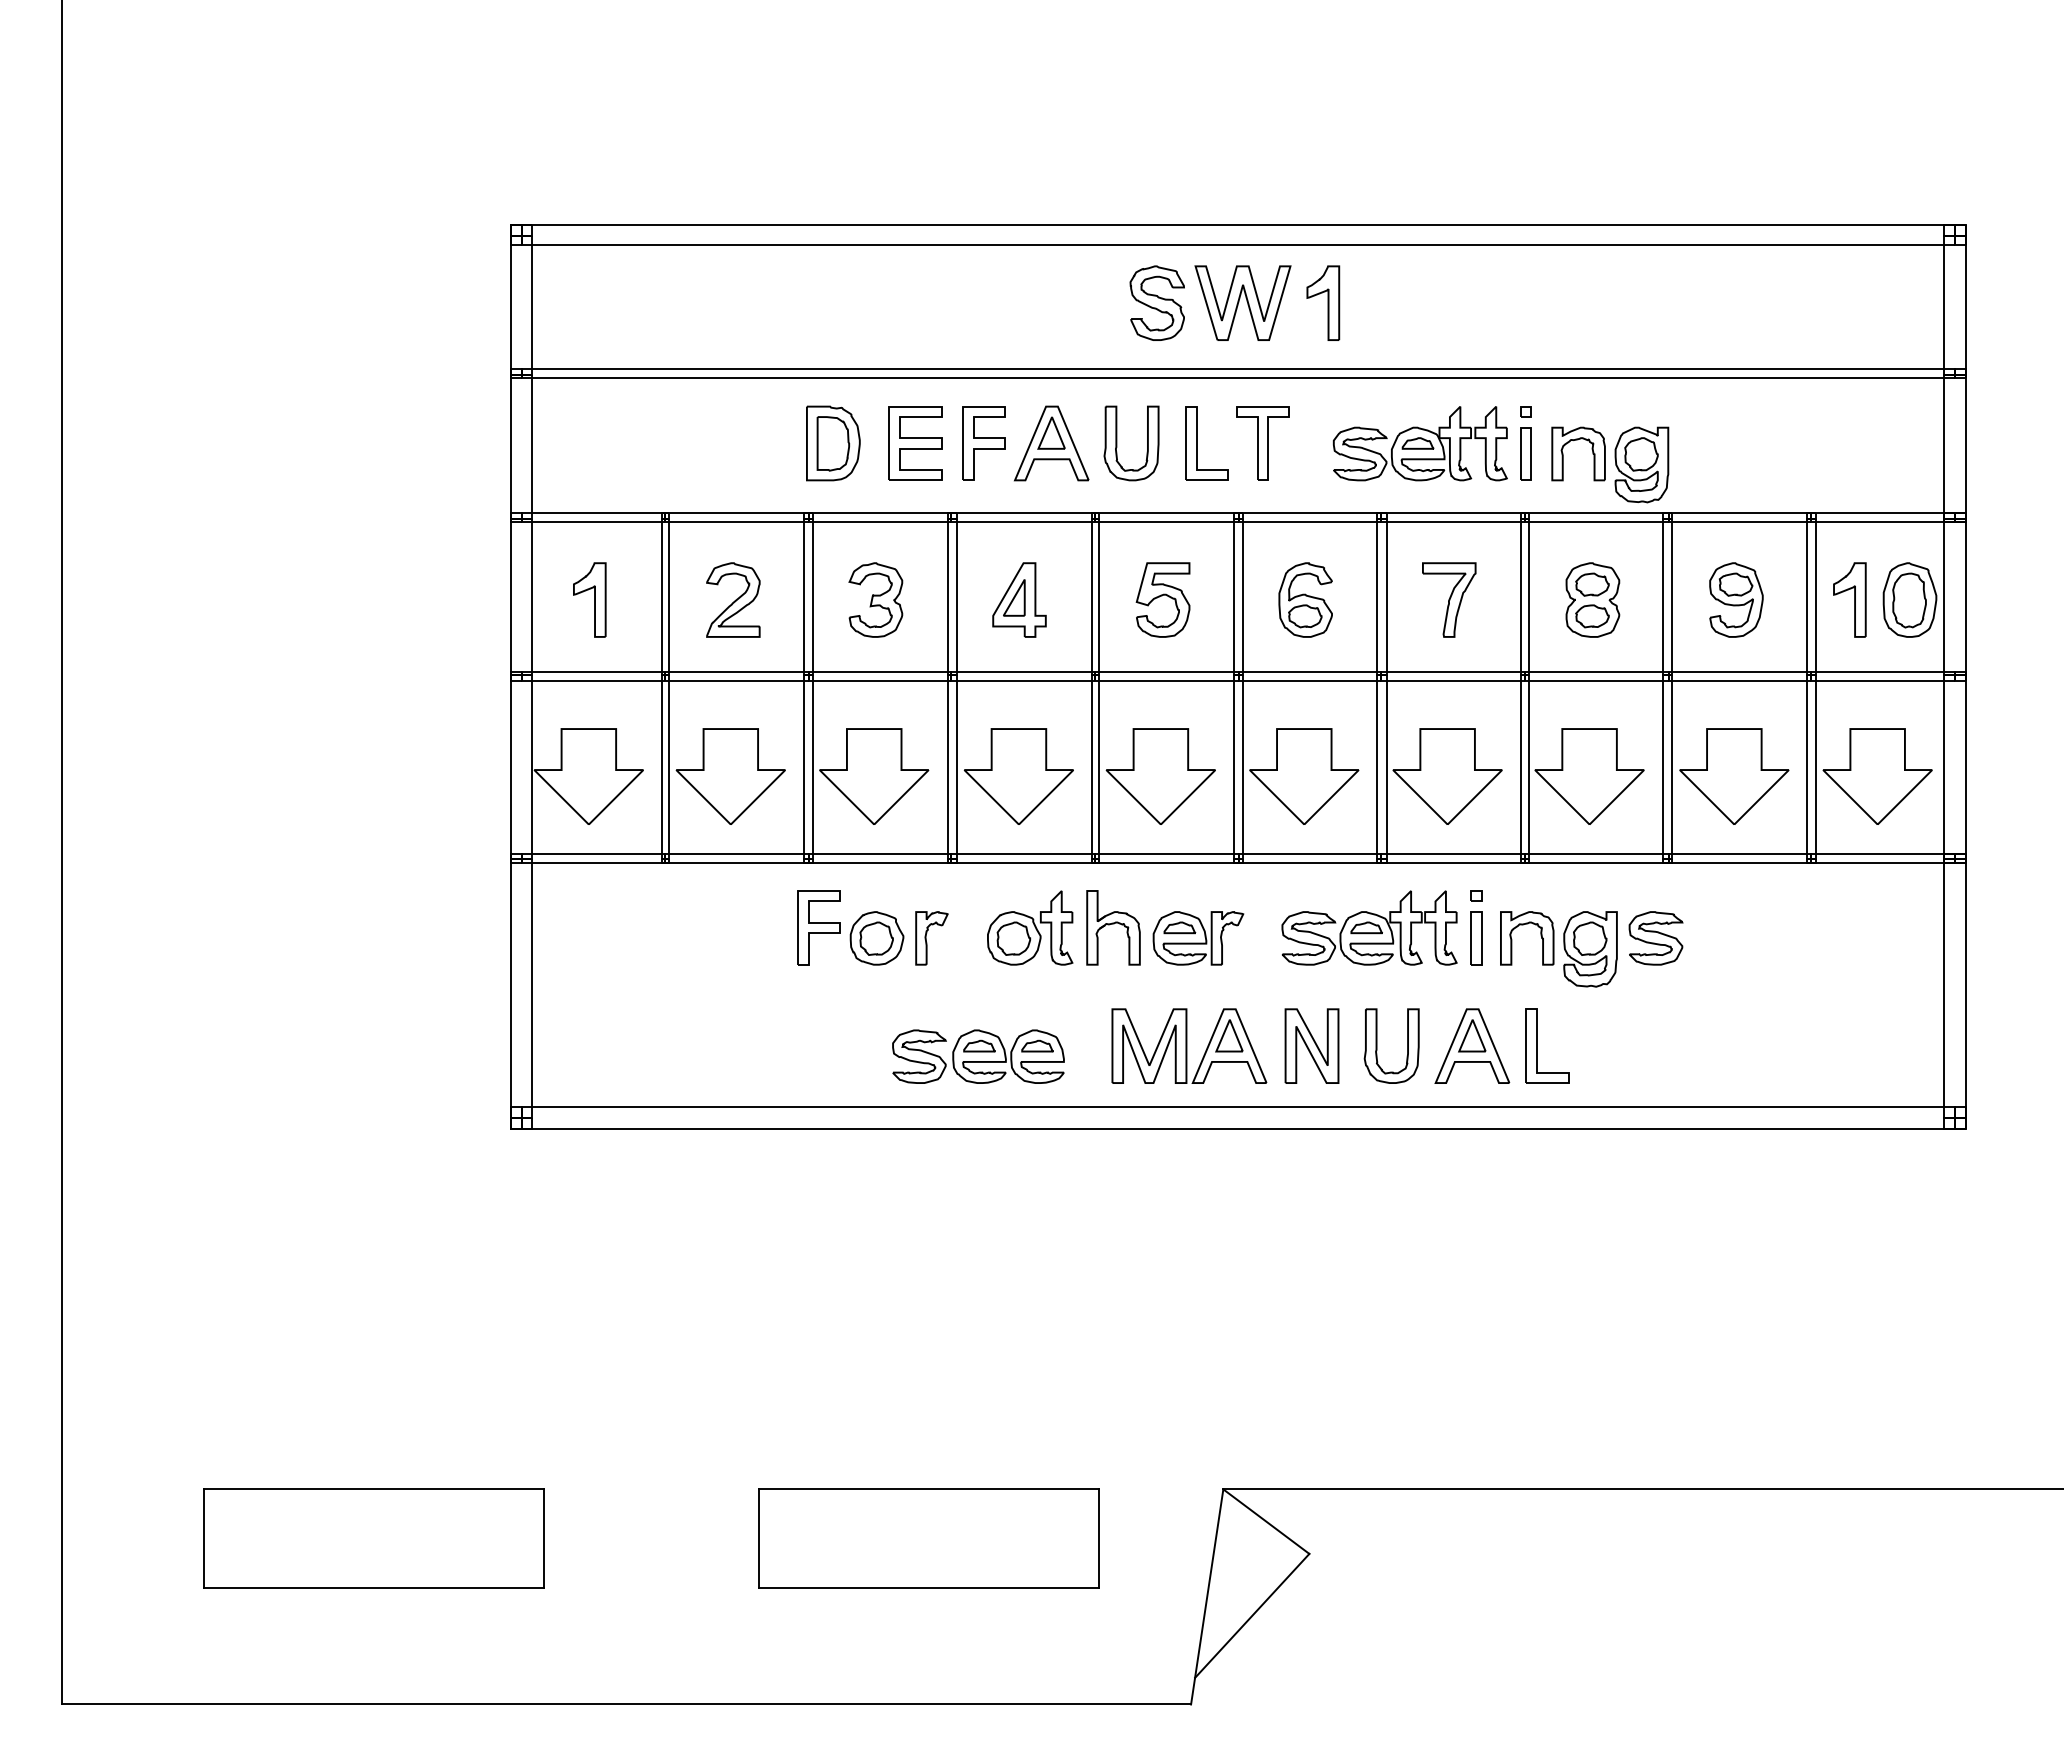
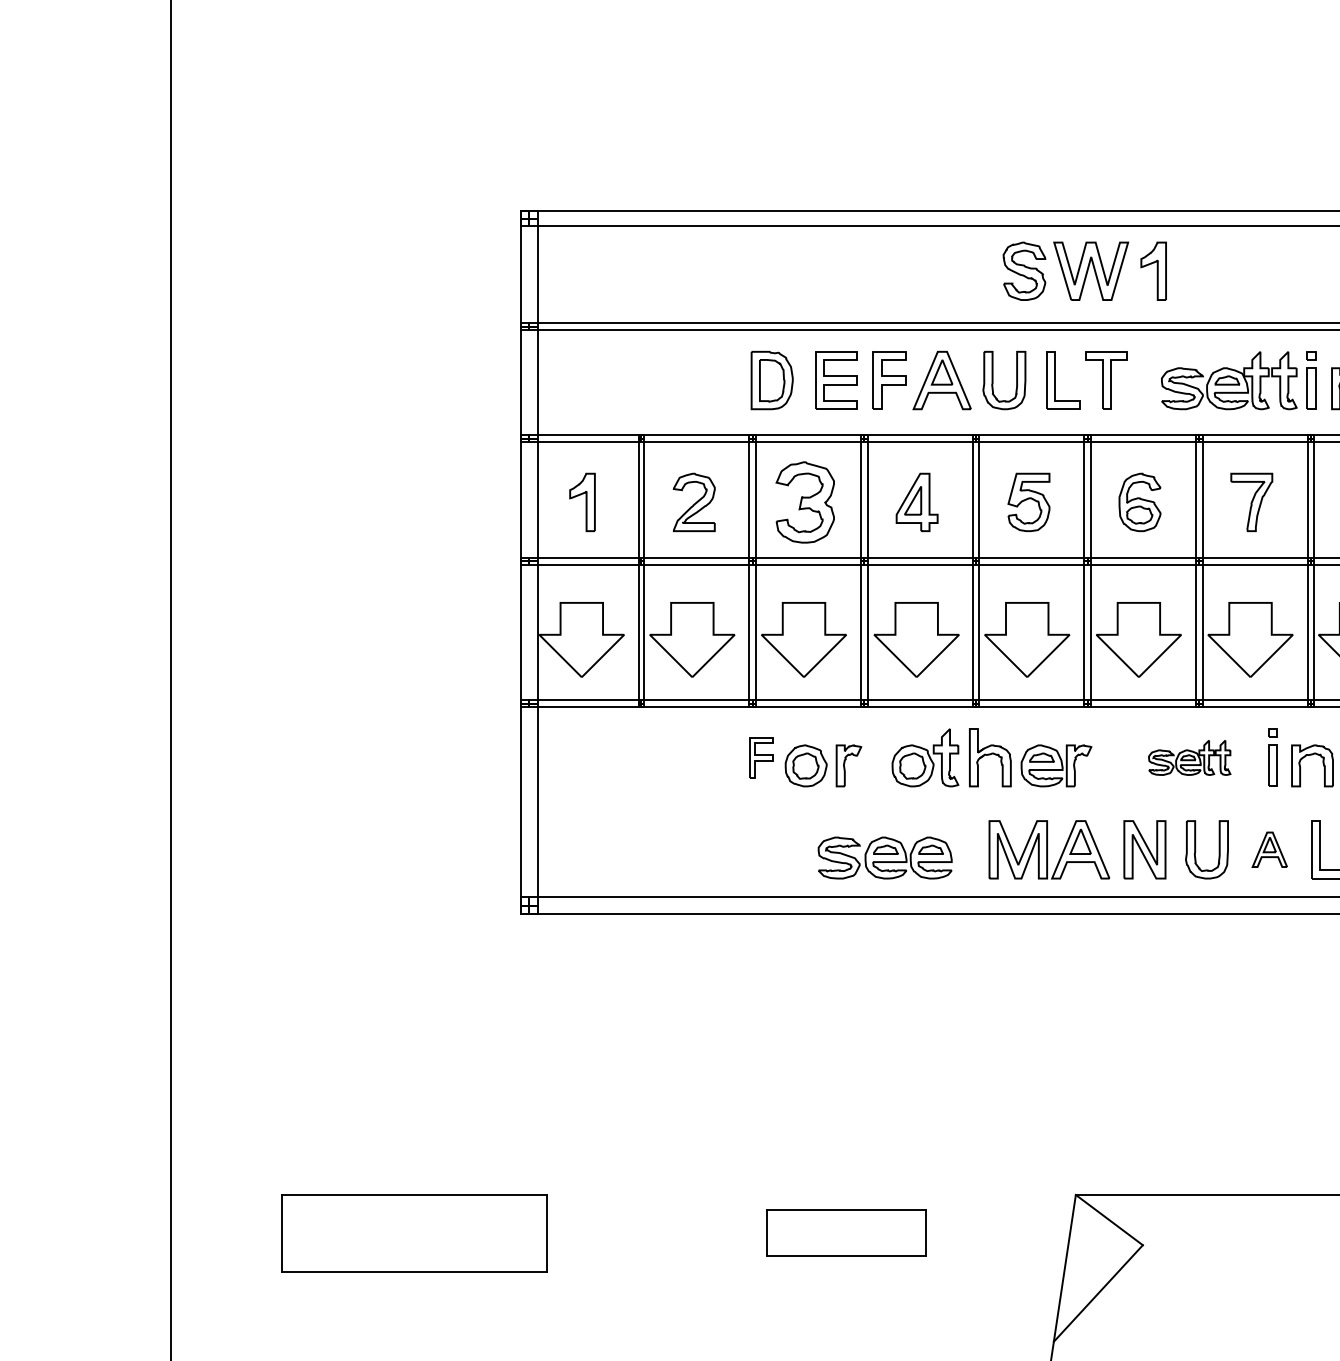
part: (875, 599) -> (805, 502), size x1.4
part: (818, 927) -> (760, 757), size x0.7
part: (1369, 927) -> (1189, 757), size x0.6
part: (1472, 1045) -> (1269, 849), size x0.6
part: (928, 1538) -> (846, 1233), size x0.6

